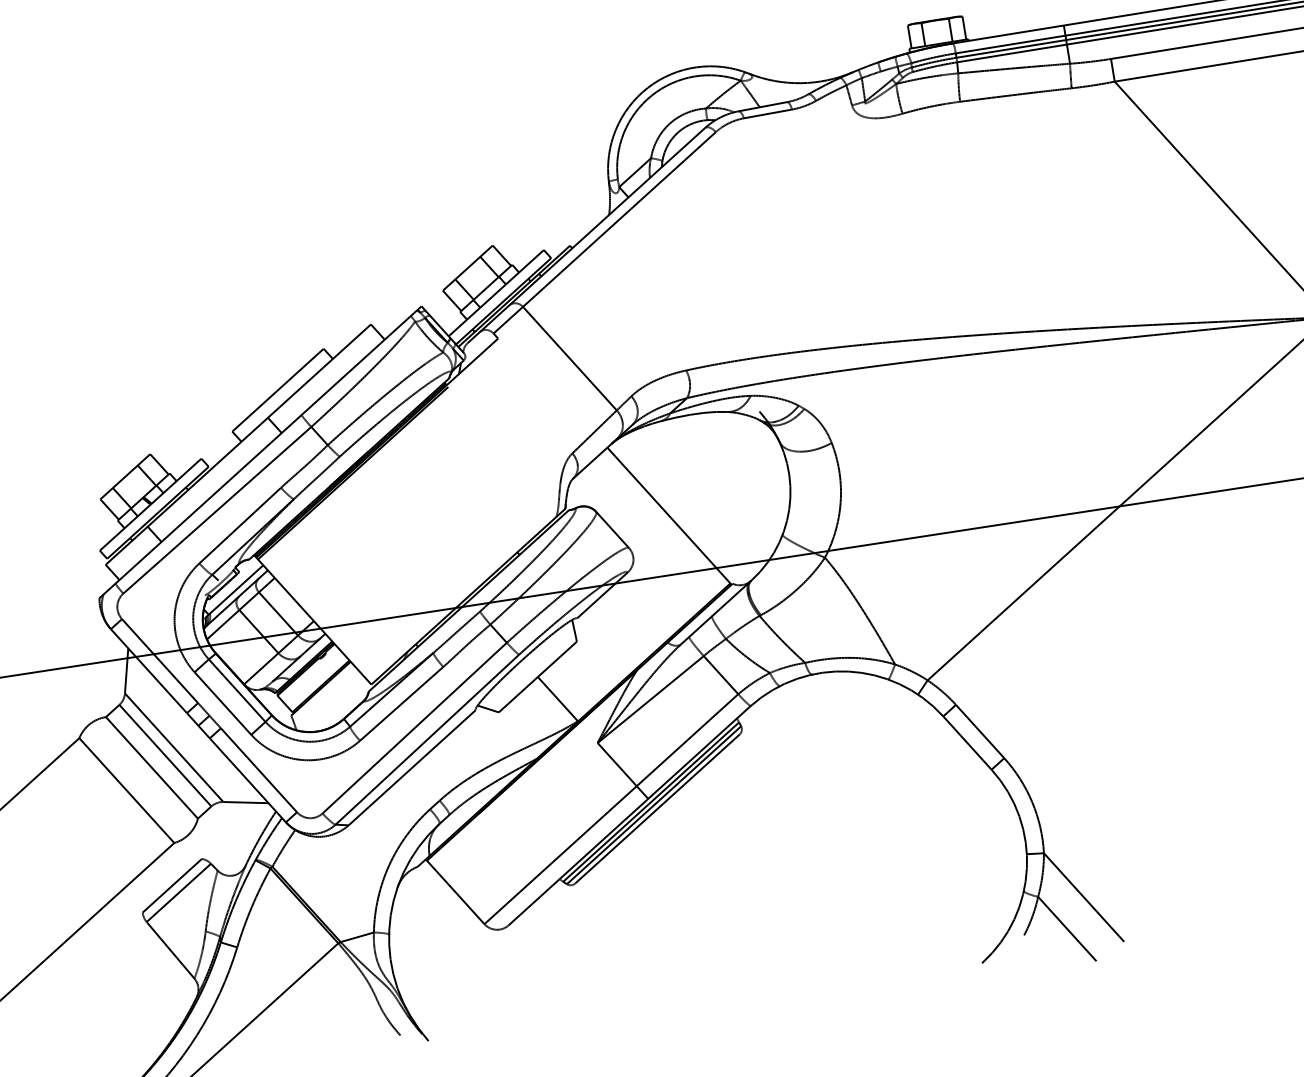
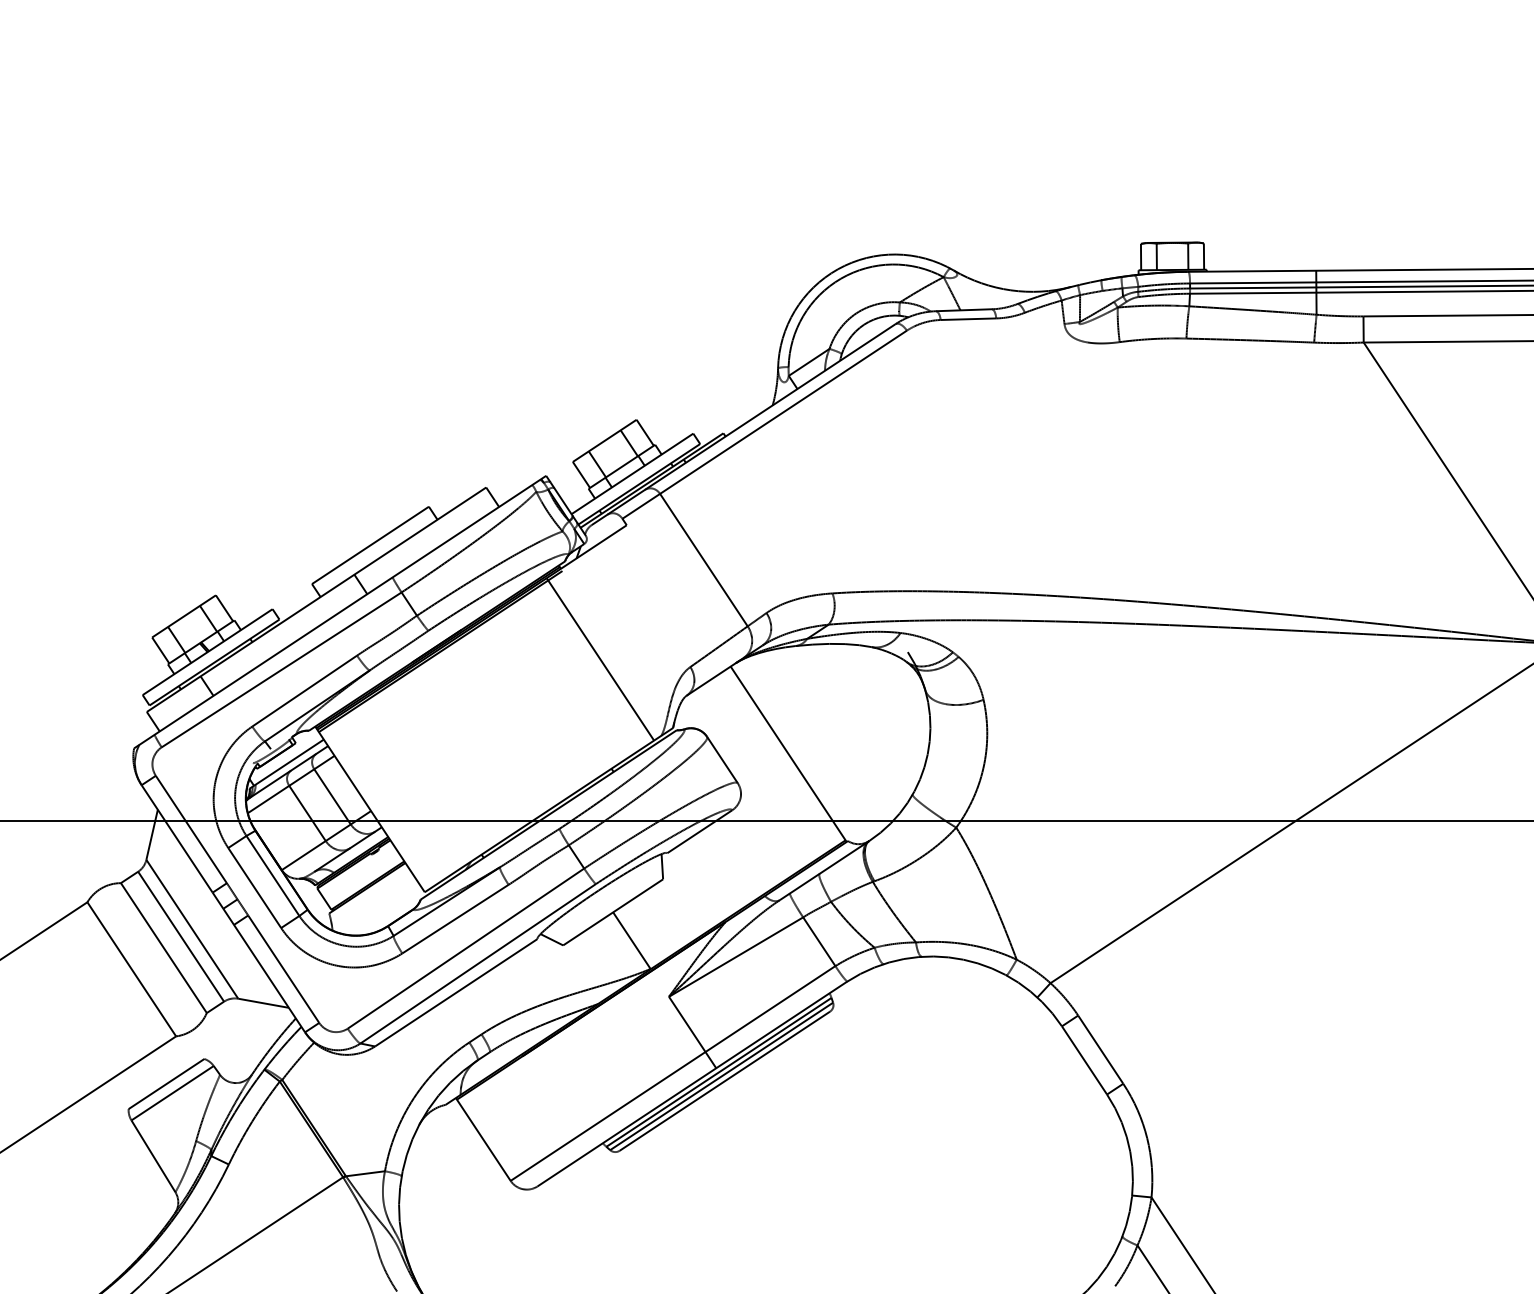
line: (493, 458) -> (600, 659), added

